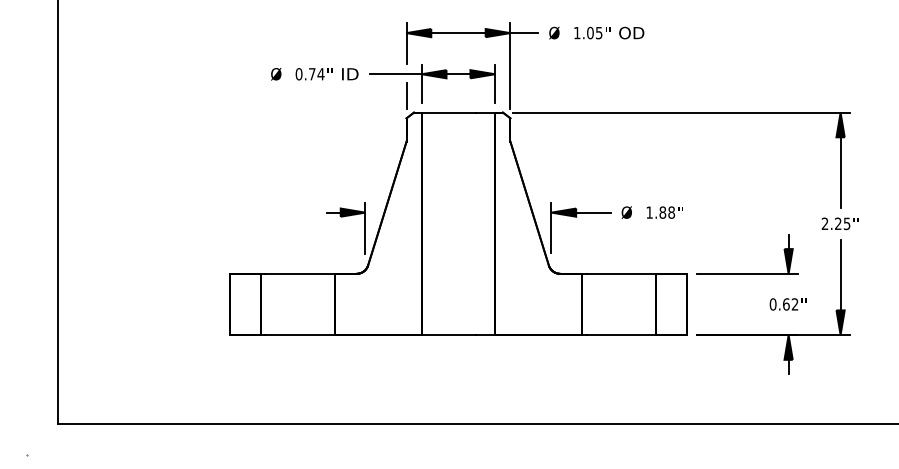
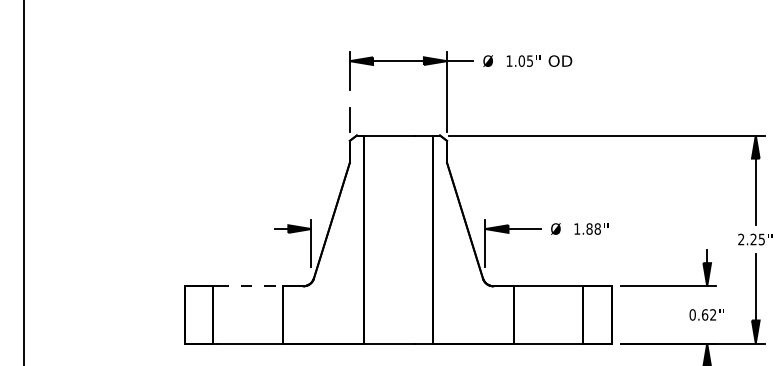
part: (383, 74) -> (328, 99), removed
line: (300, 273) -> (250, 285), solid -> dashed

